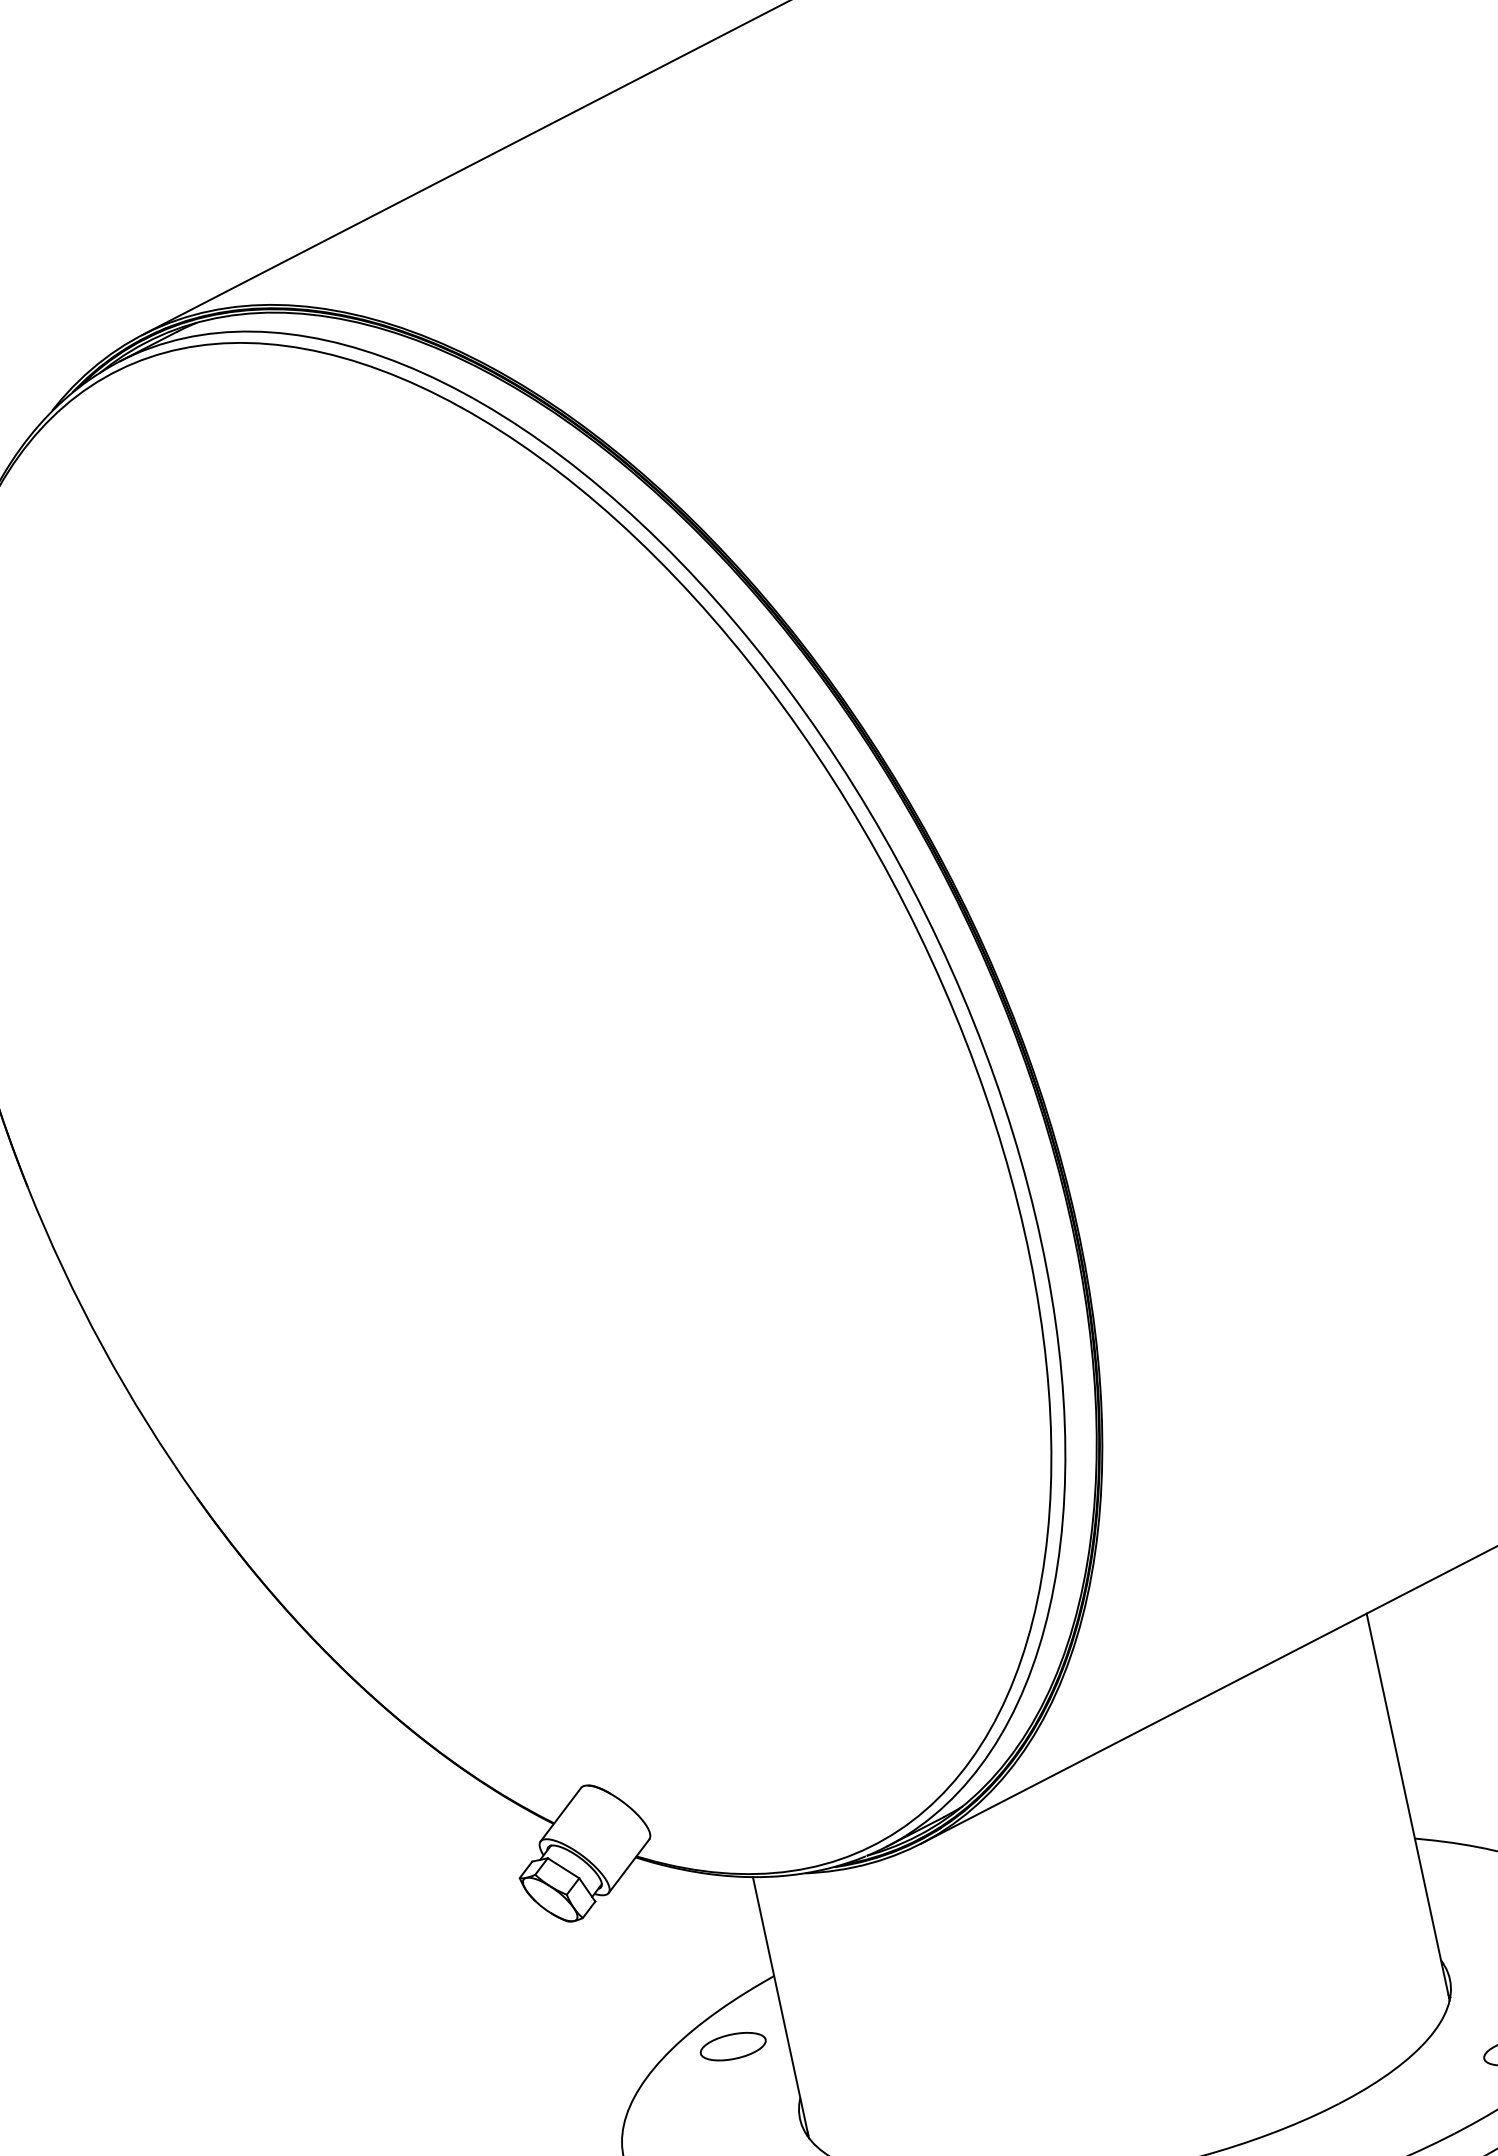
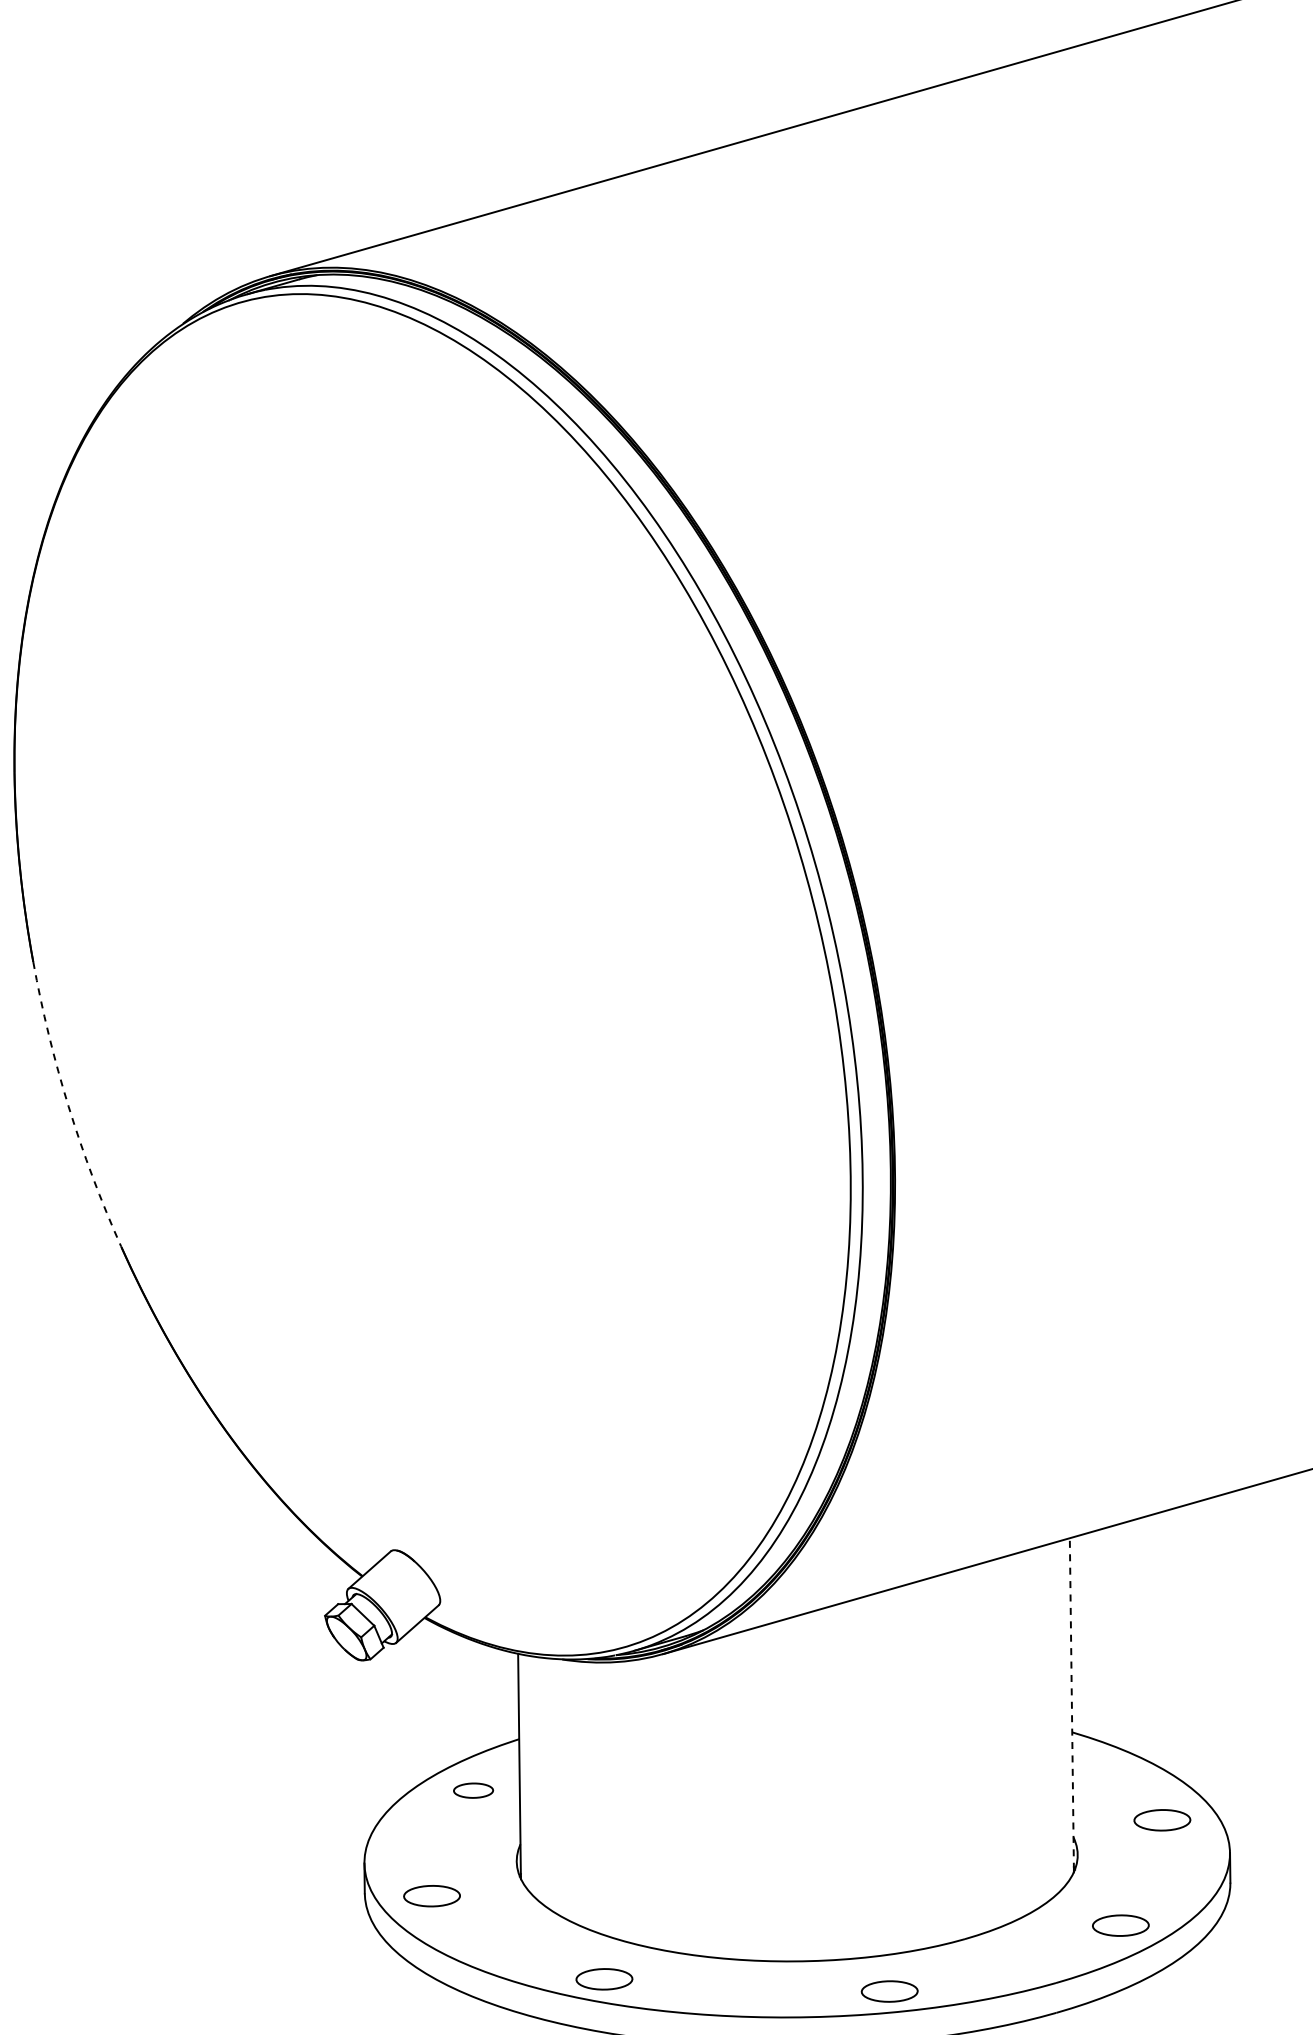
arc: (102, 1346) -> (68, 1106), solid -> dashed
line: (1407, 1805) -> (1071, 1703), solid -> dashed
part: (733, 2046) -> (473, 1790), size x0.7

